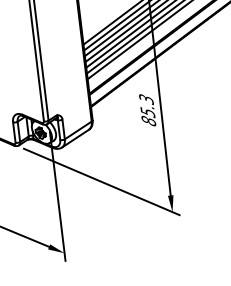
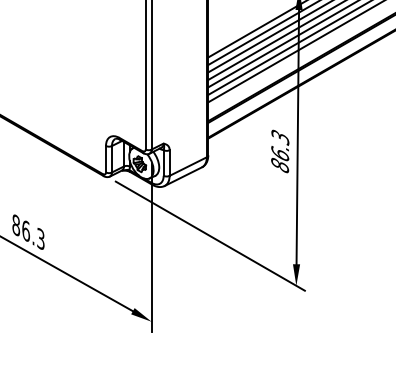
text: (148, 112) -> (280, 154), 85.3 -> 86.3

